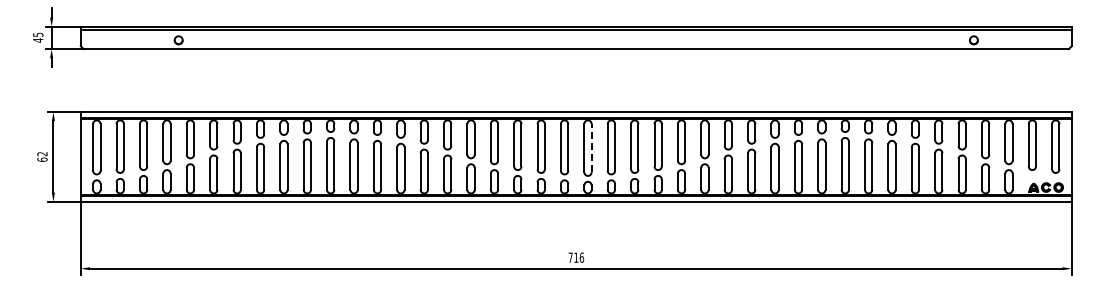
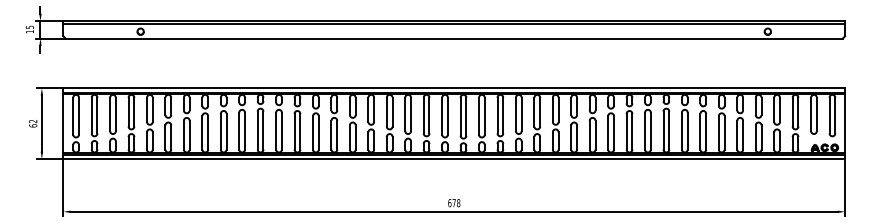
text: (38, 40) -> (30, 31), 45 -> 15
line: (591, 147) -> (466, 116), dashed -> solid
text: (575, 257) -> (453, 202), 716 -> 678

